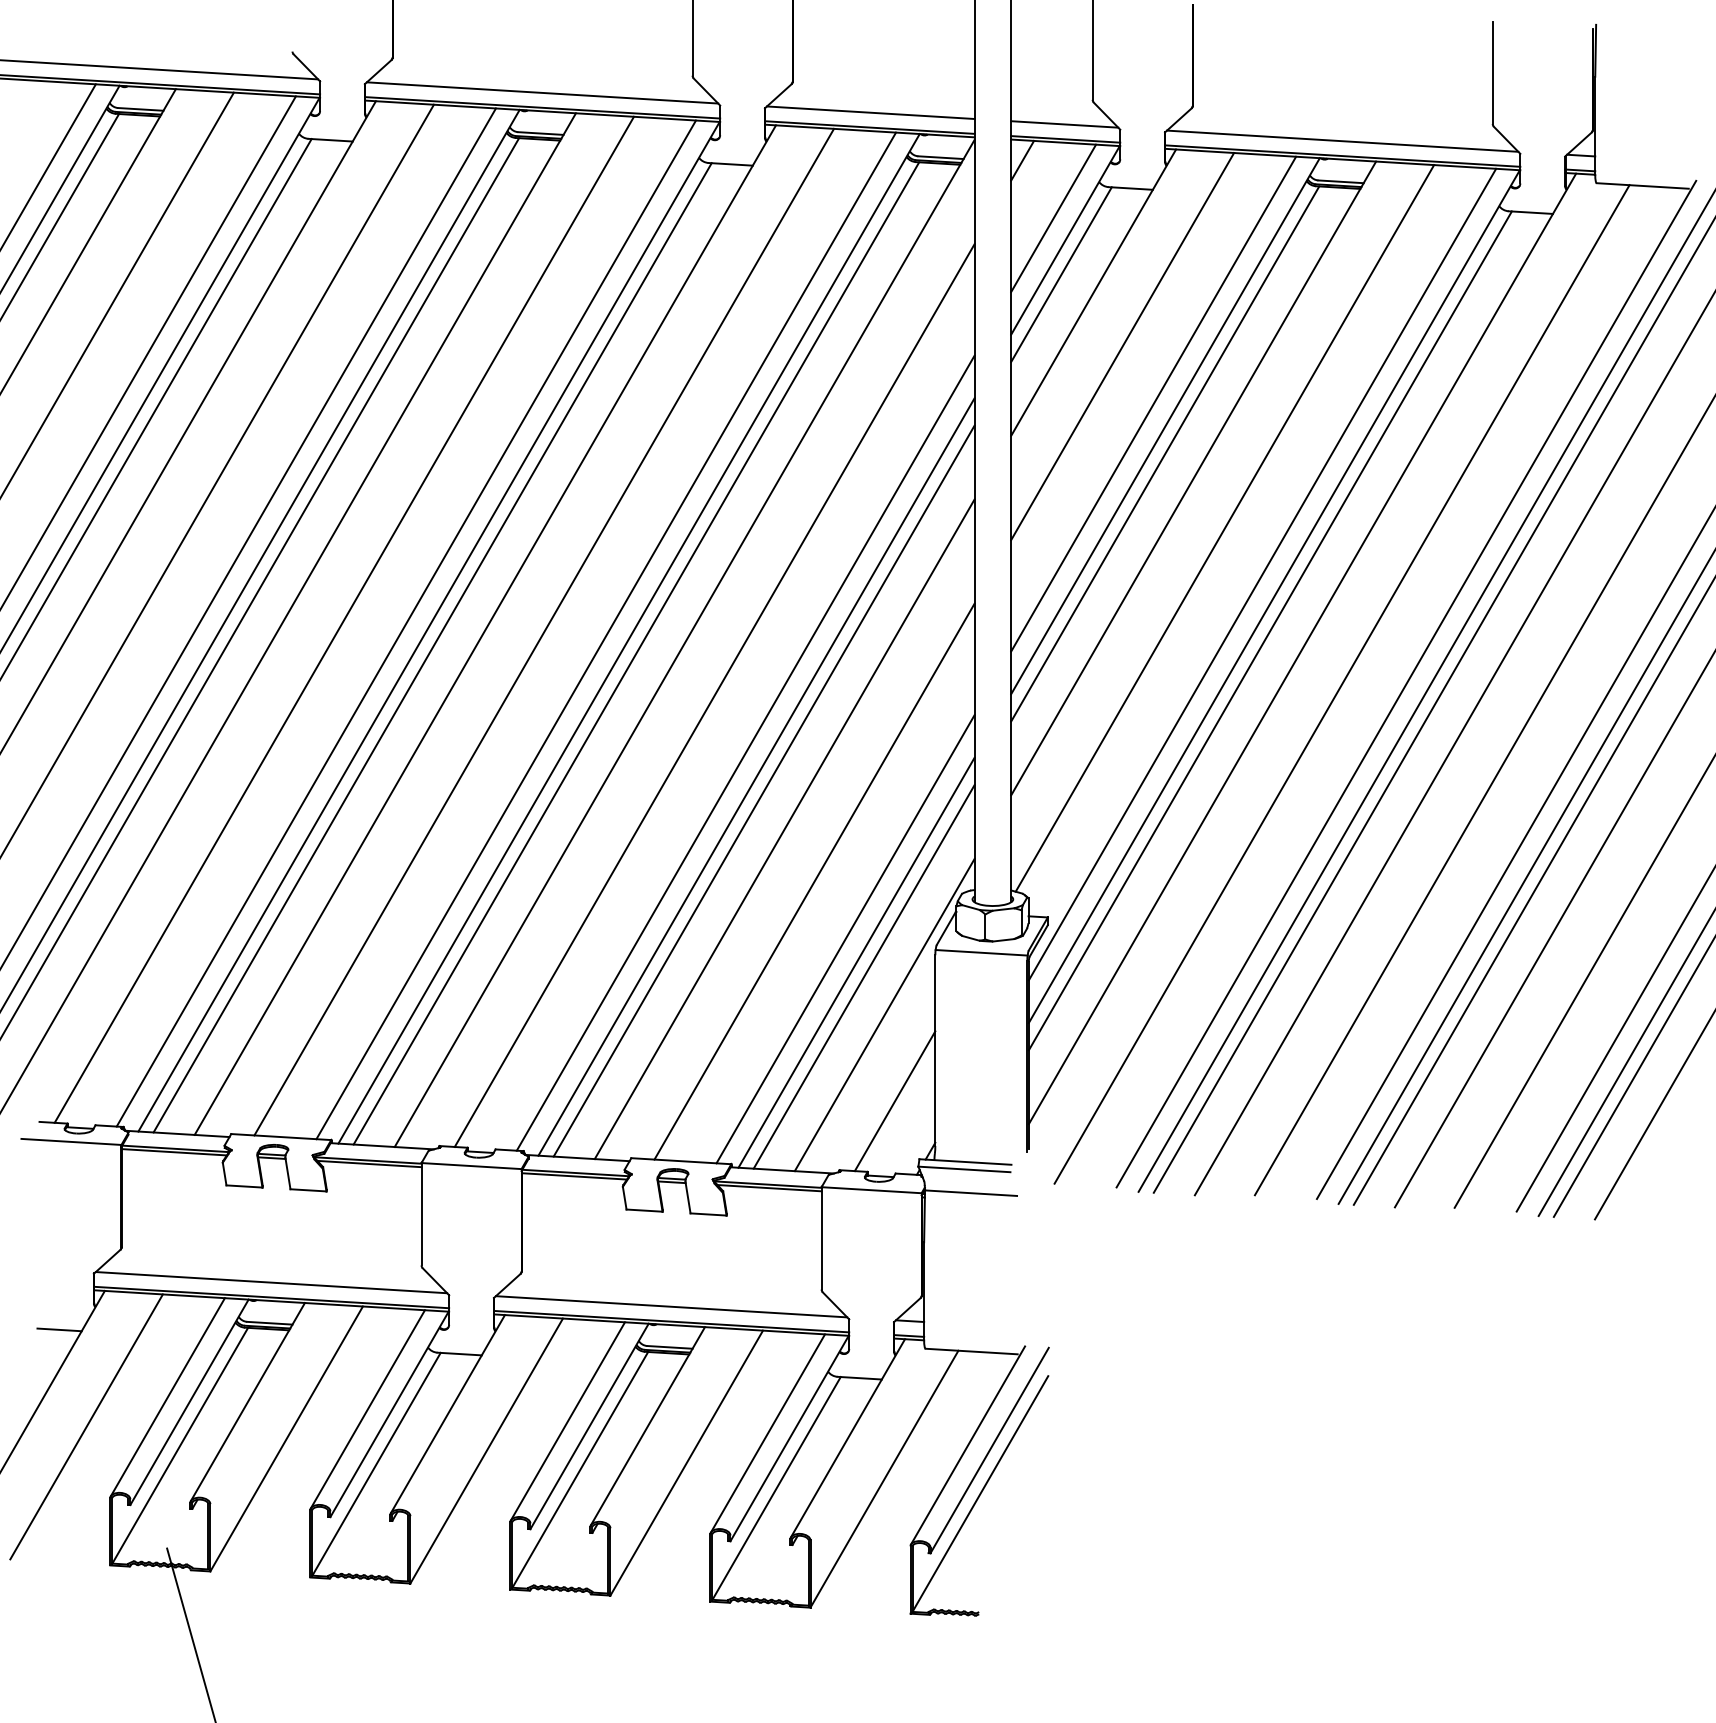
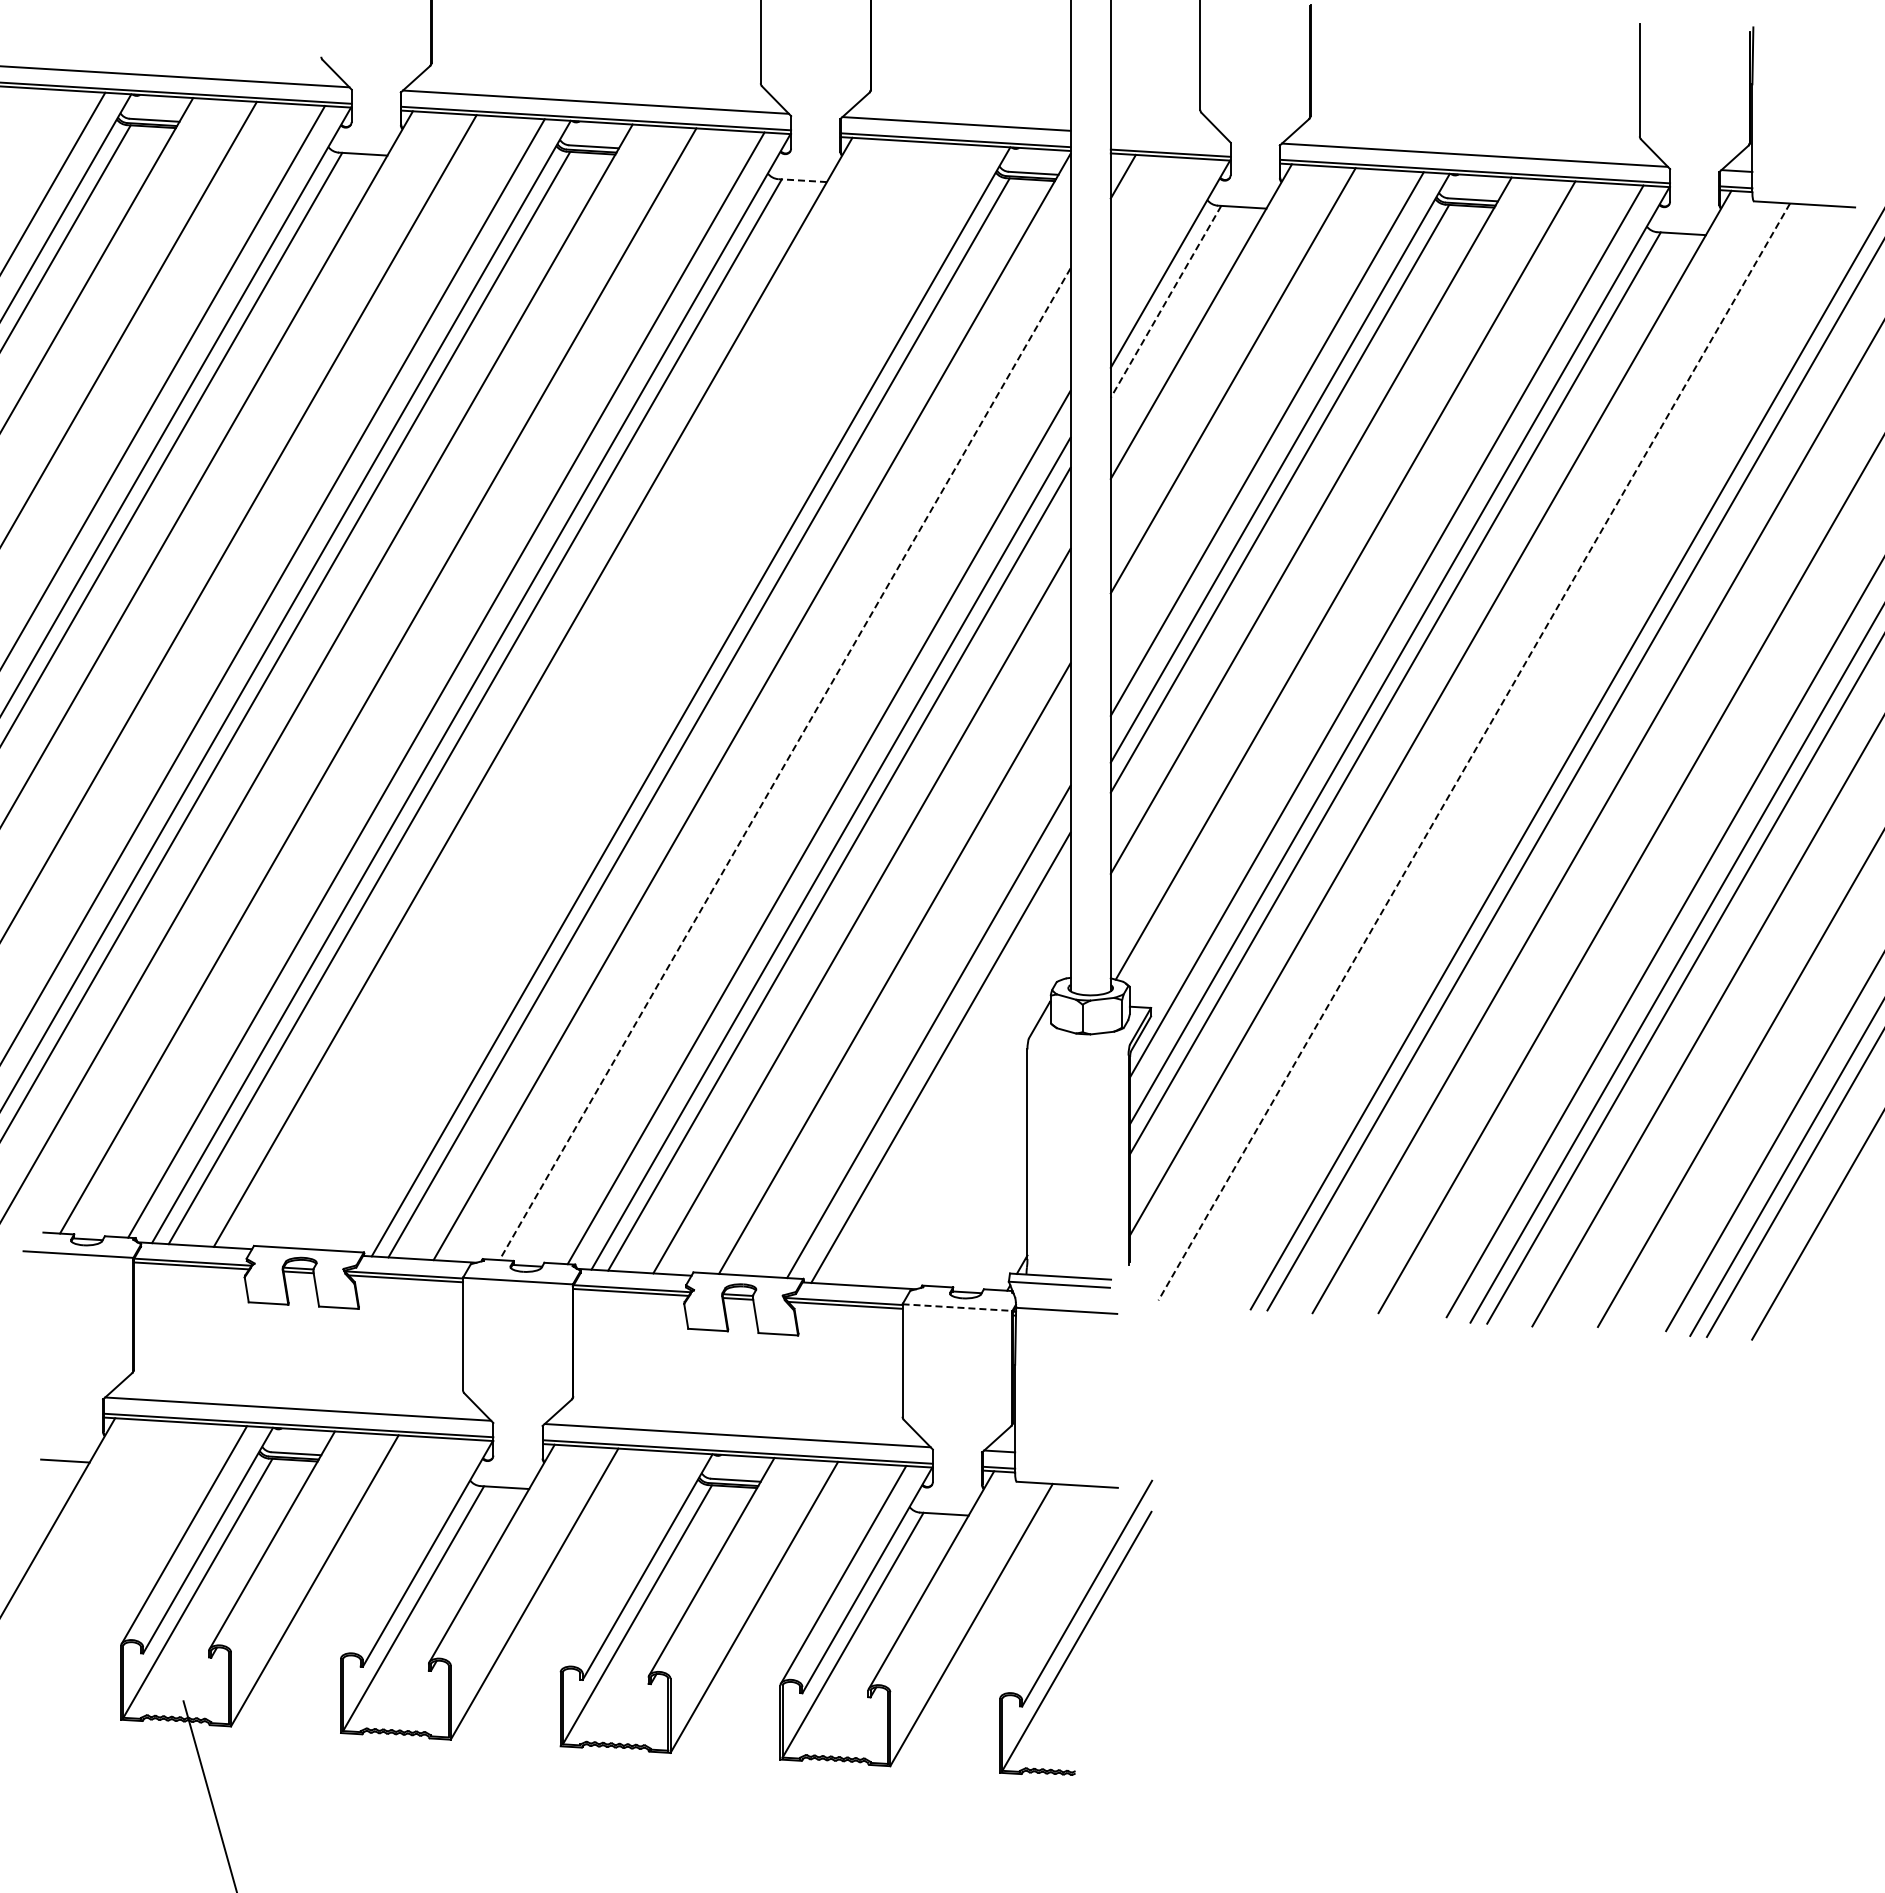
line: (1064, 124) -> (1169, 136), removed
line: (730, 164) -> (802, 180), solid -> dashed
line: (1053, 217) -> (1157, 239), removed
line: (1061, 274) -> (1166, 301), solid -> dashed
line: (543, 632) -> (597, 694), removed
line: (605, 635) -> (665, 698), removed
line: (1406, 683) -> (1544, 751), removed
line: (1342, 684) -> (1474, 752), solid -> dashed
line: (714, 695) -> (784, 764), solid -> dashed
line: (980, 952) -> (1077, 1046), removed
line: (863, 976) -> (948, 1072), removed
line: (884, 1014) -> (971, 1114), removed
line: (895, 1100) -> (983, 1209), removed
line: (871, 1190) -> (957, 1307), solid -> dashed
line: (367, 1409) -> (403, 1548), removed
line: (567, 1421) -> (623, 1561), removed
line: (86, 1426) -> (94, 1567), removed
line: (968, 1445) -> (1063, 1587), removed

